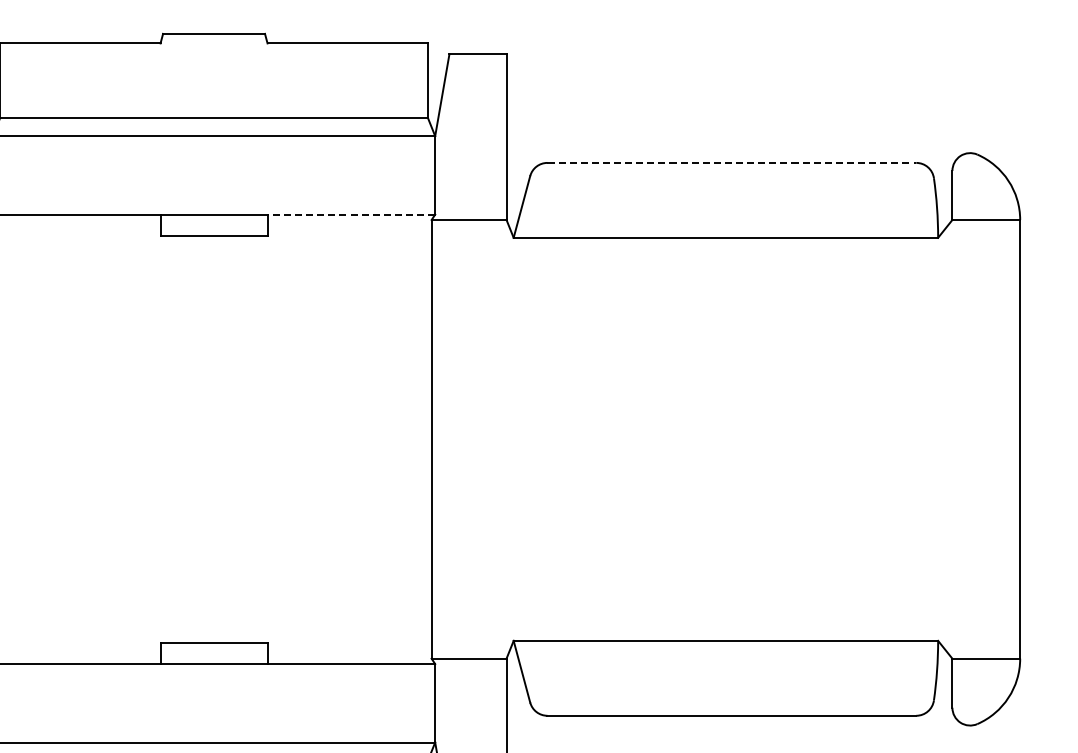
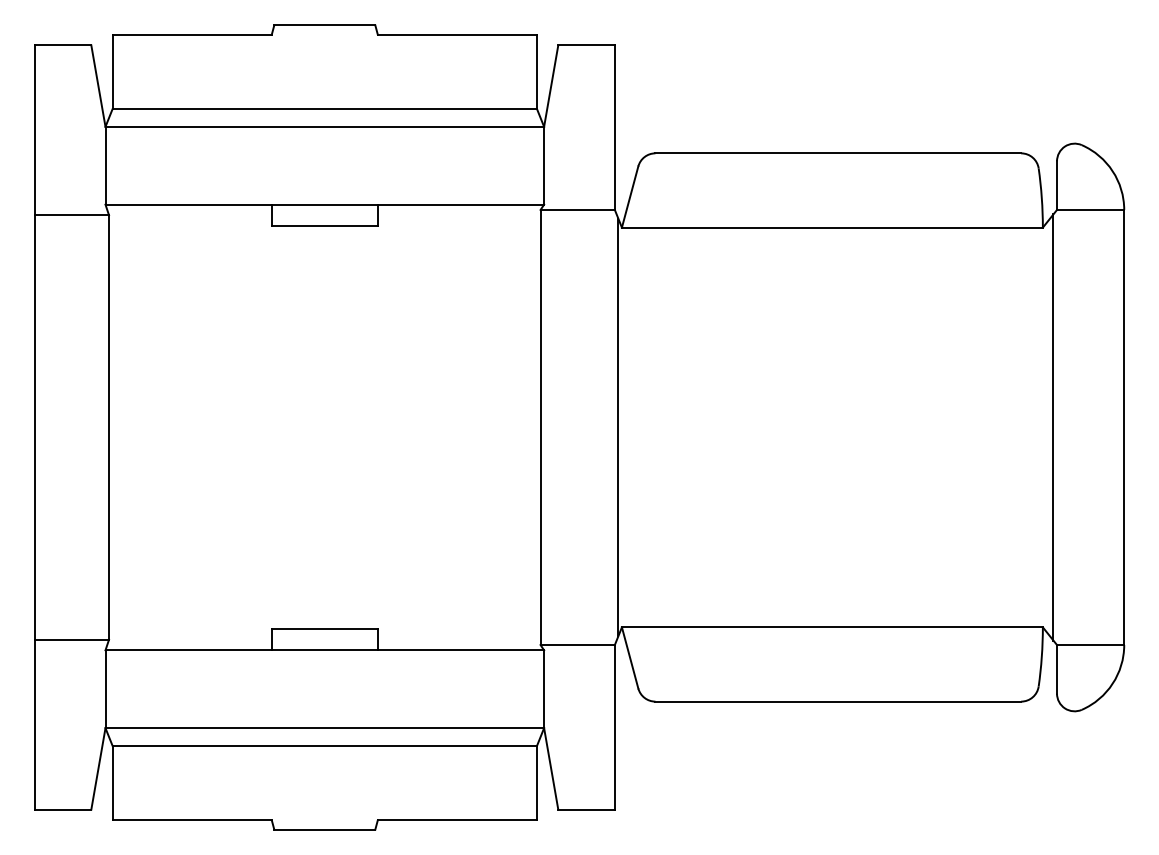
line: (732, 163) -> (838, 153), dashed -> solid
line: (350, 214) -> (460, 204), dashed -> solid
line: (510, 439) -> (618, 427), added
line: (948, 439) -> (1053, 427), added

